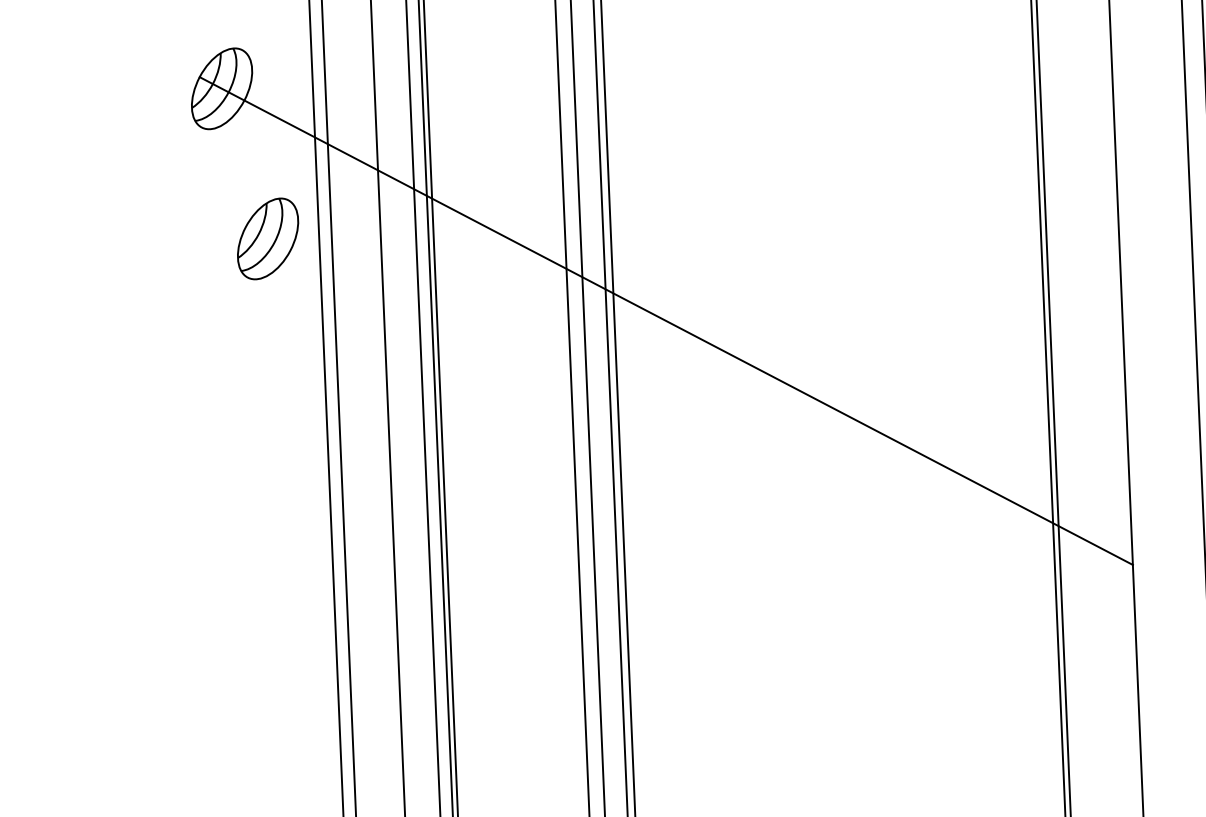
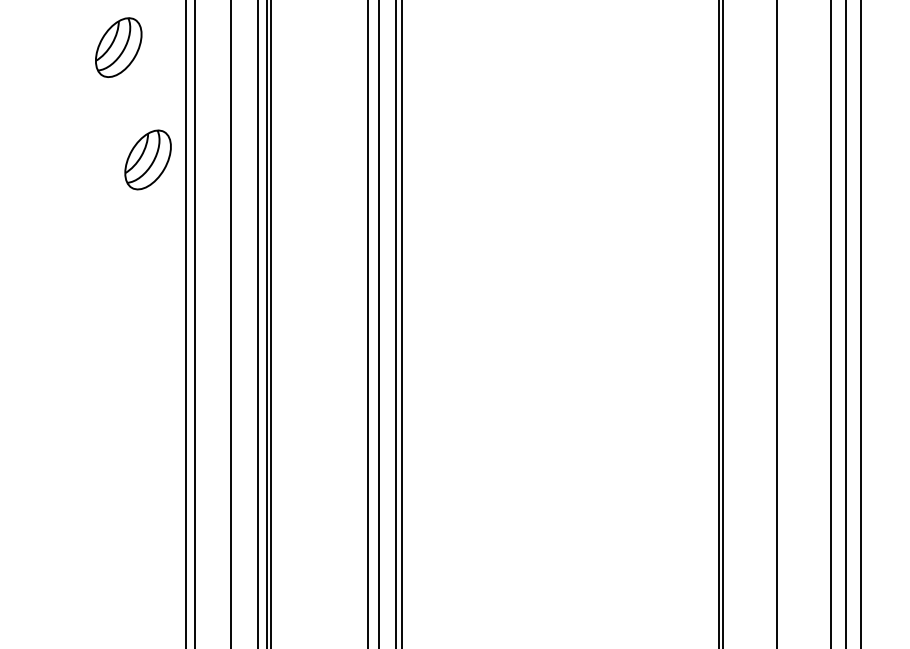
line: (665, 320) -> (439, 232), removed

